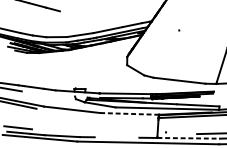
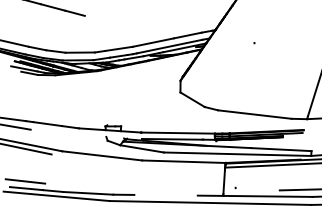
line: (130, 113) -> (184, 161), dashed -> solid
line: (188, 138) -> (267, 196), dashed -> solid

